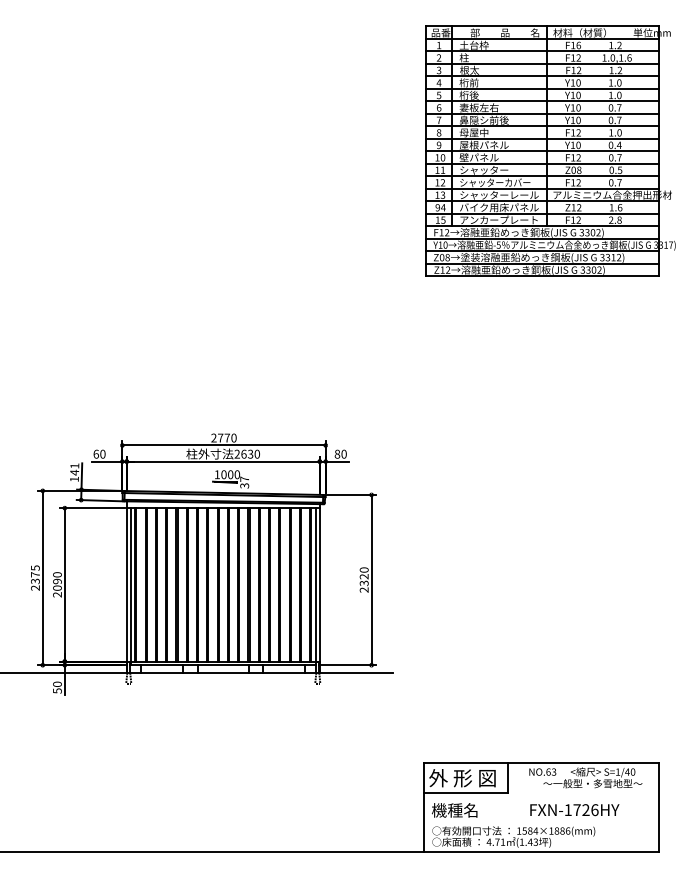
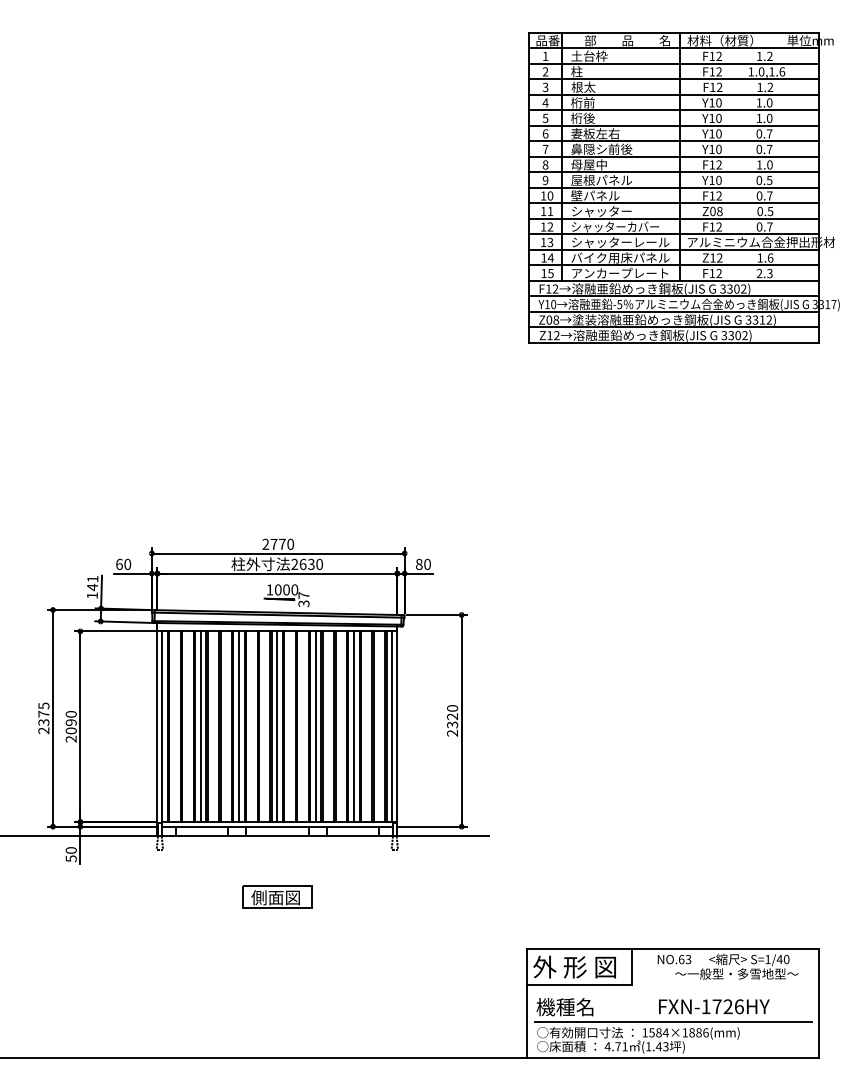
text: (578, 45) -> (719, 56), F16 -> F12
text: (619, 145) -> (769, 180), 0.4 -> 0.5
text: (437, 207) -> (543, 257), 94 -> 14
text: (619, 220) -> (769, 273), 2.8 -> 2.3
line: (161, 584) -> (200, 726), added
line: (192, 584) -> (239, 726), added
line: (223, 584) -> (277, 726), added
line: (253, 584) -> (315, 726), added
line: (285, 584) -> (354, 726), added
part: (223, 721) -> (277, 896), added
line: (541, 821) -> (672, 1021), added

